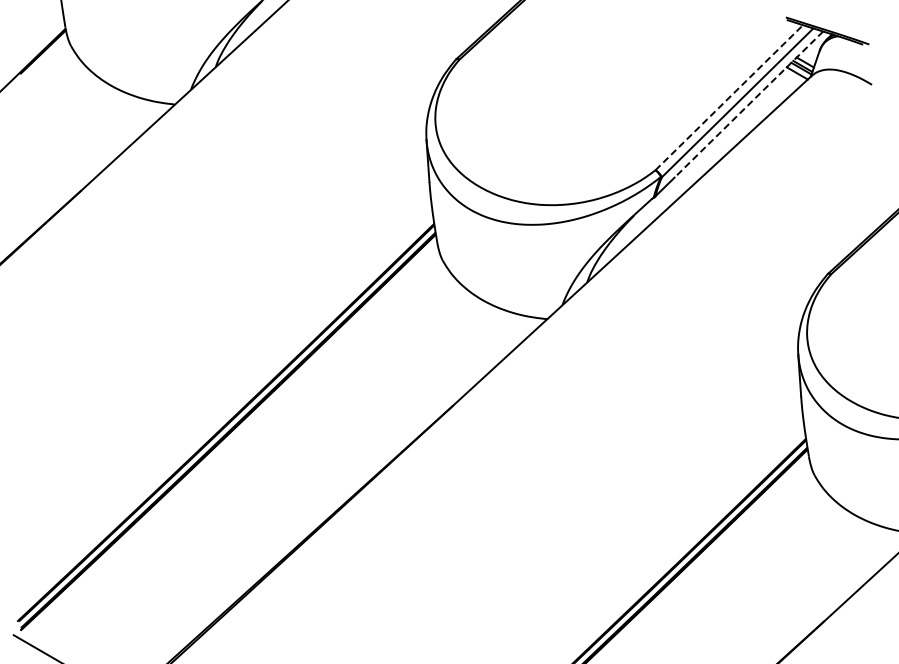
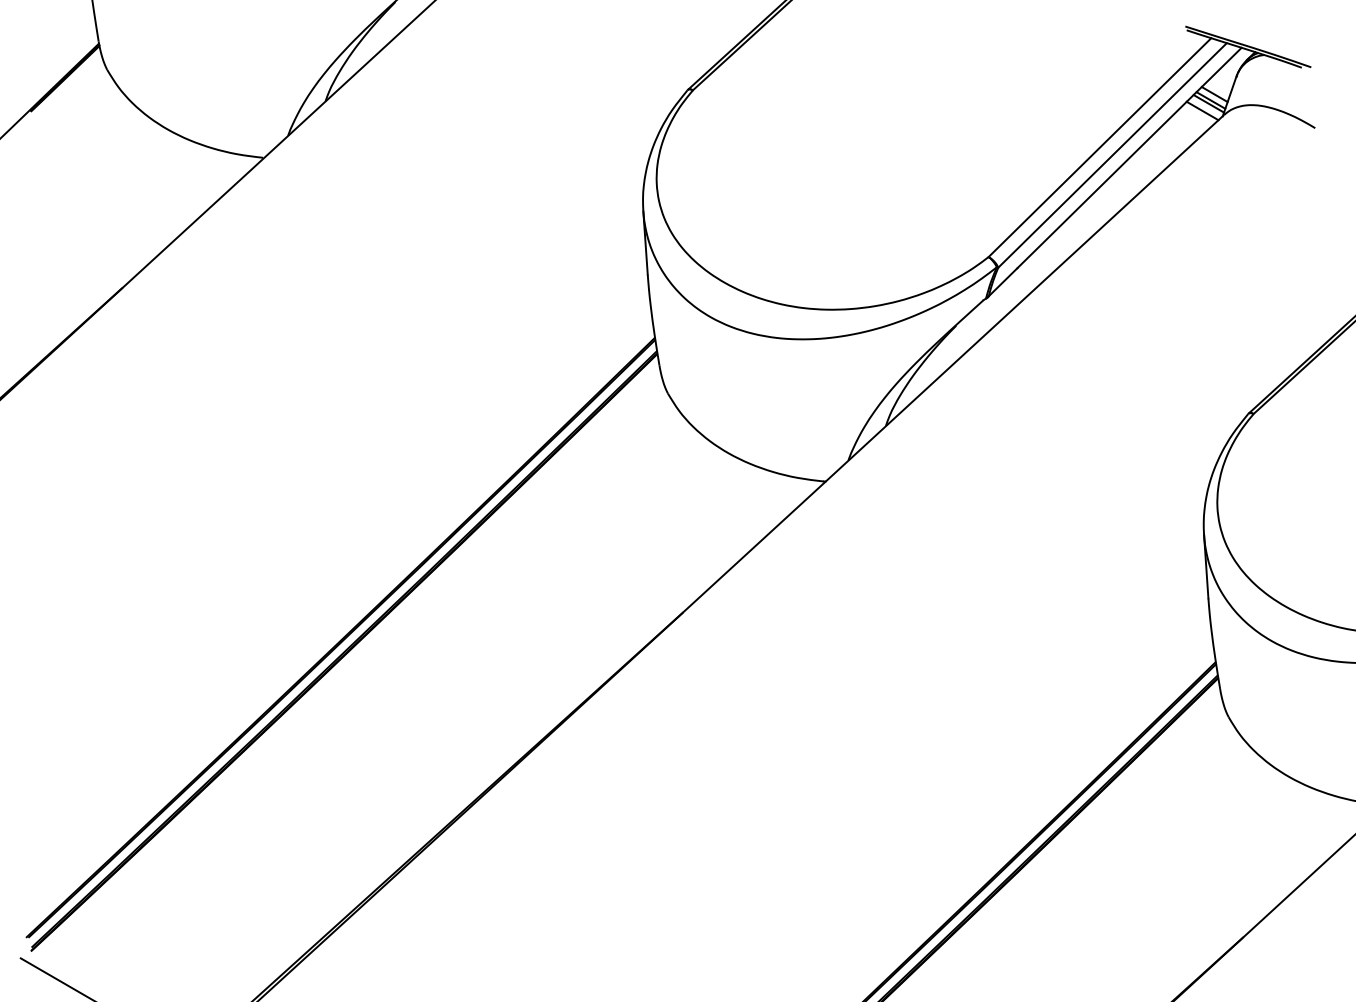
line: (729, 97) -> (1100, 147), dashed -> solid
line: (748, 104) -> (1128, 157), dashed -> solid

